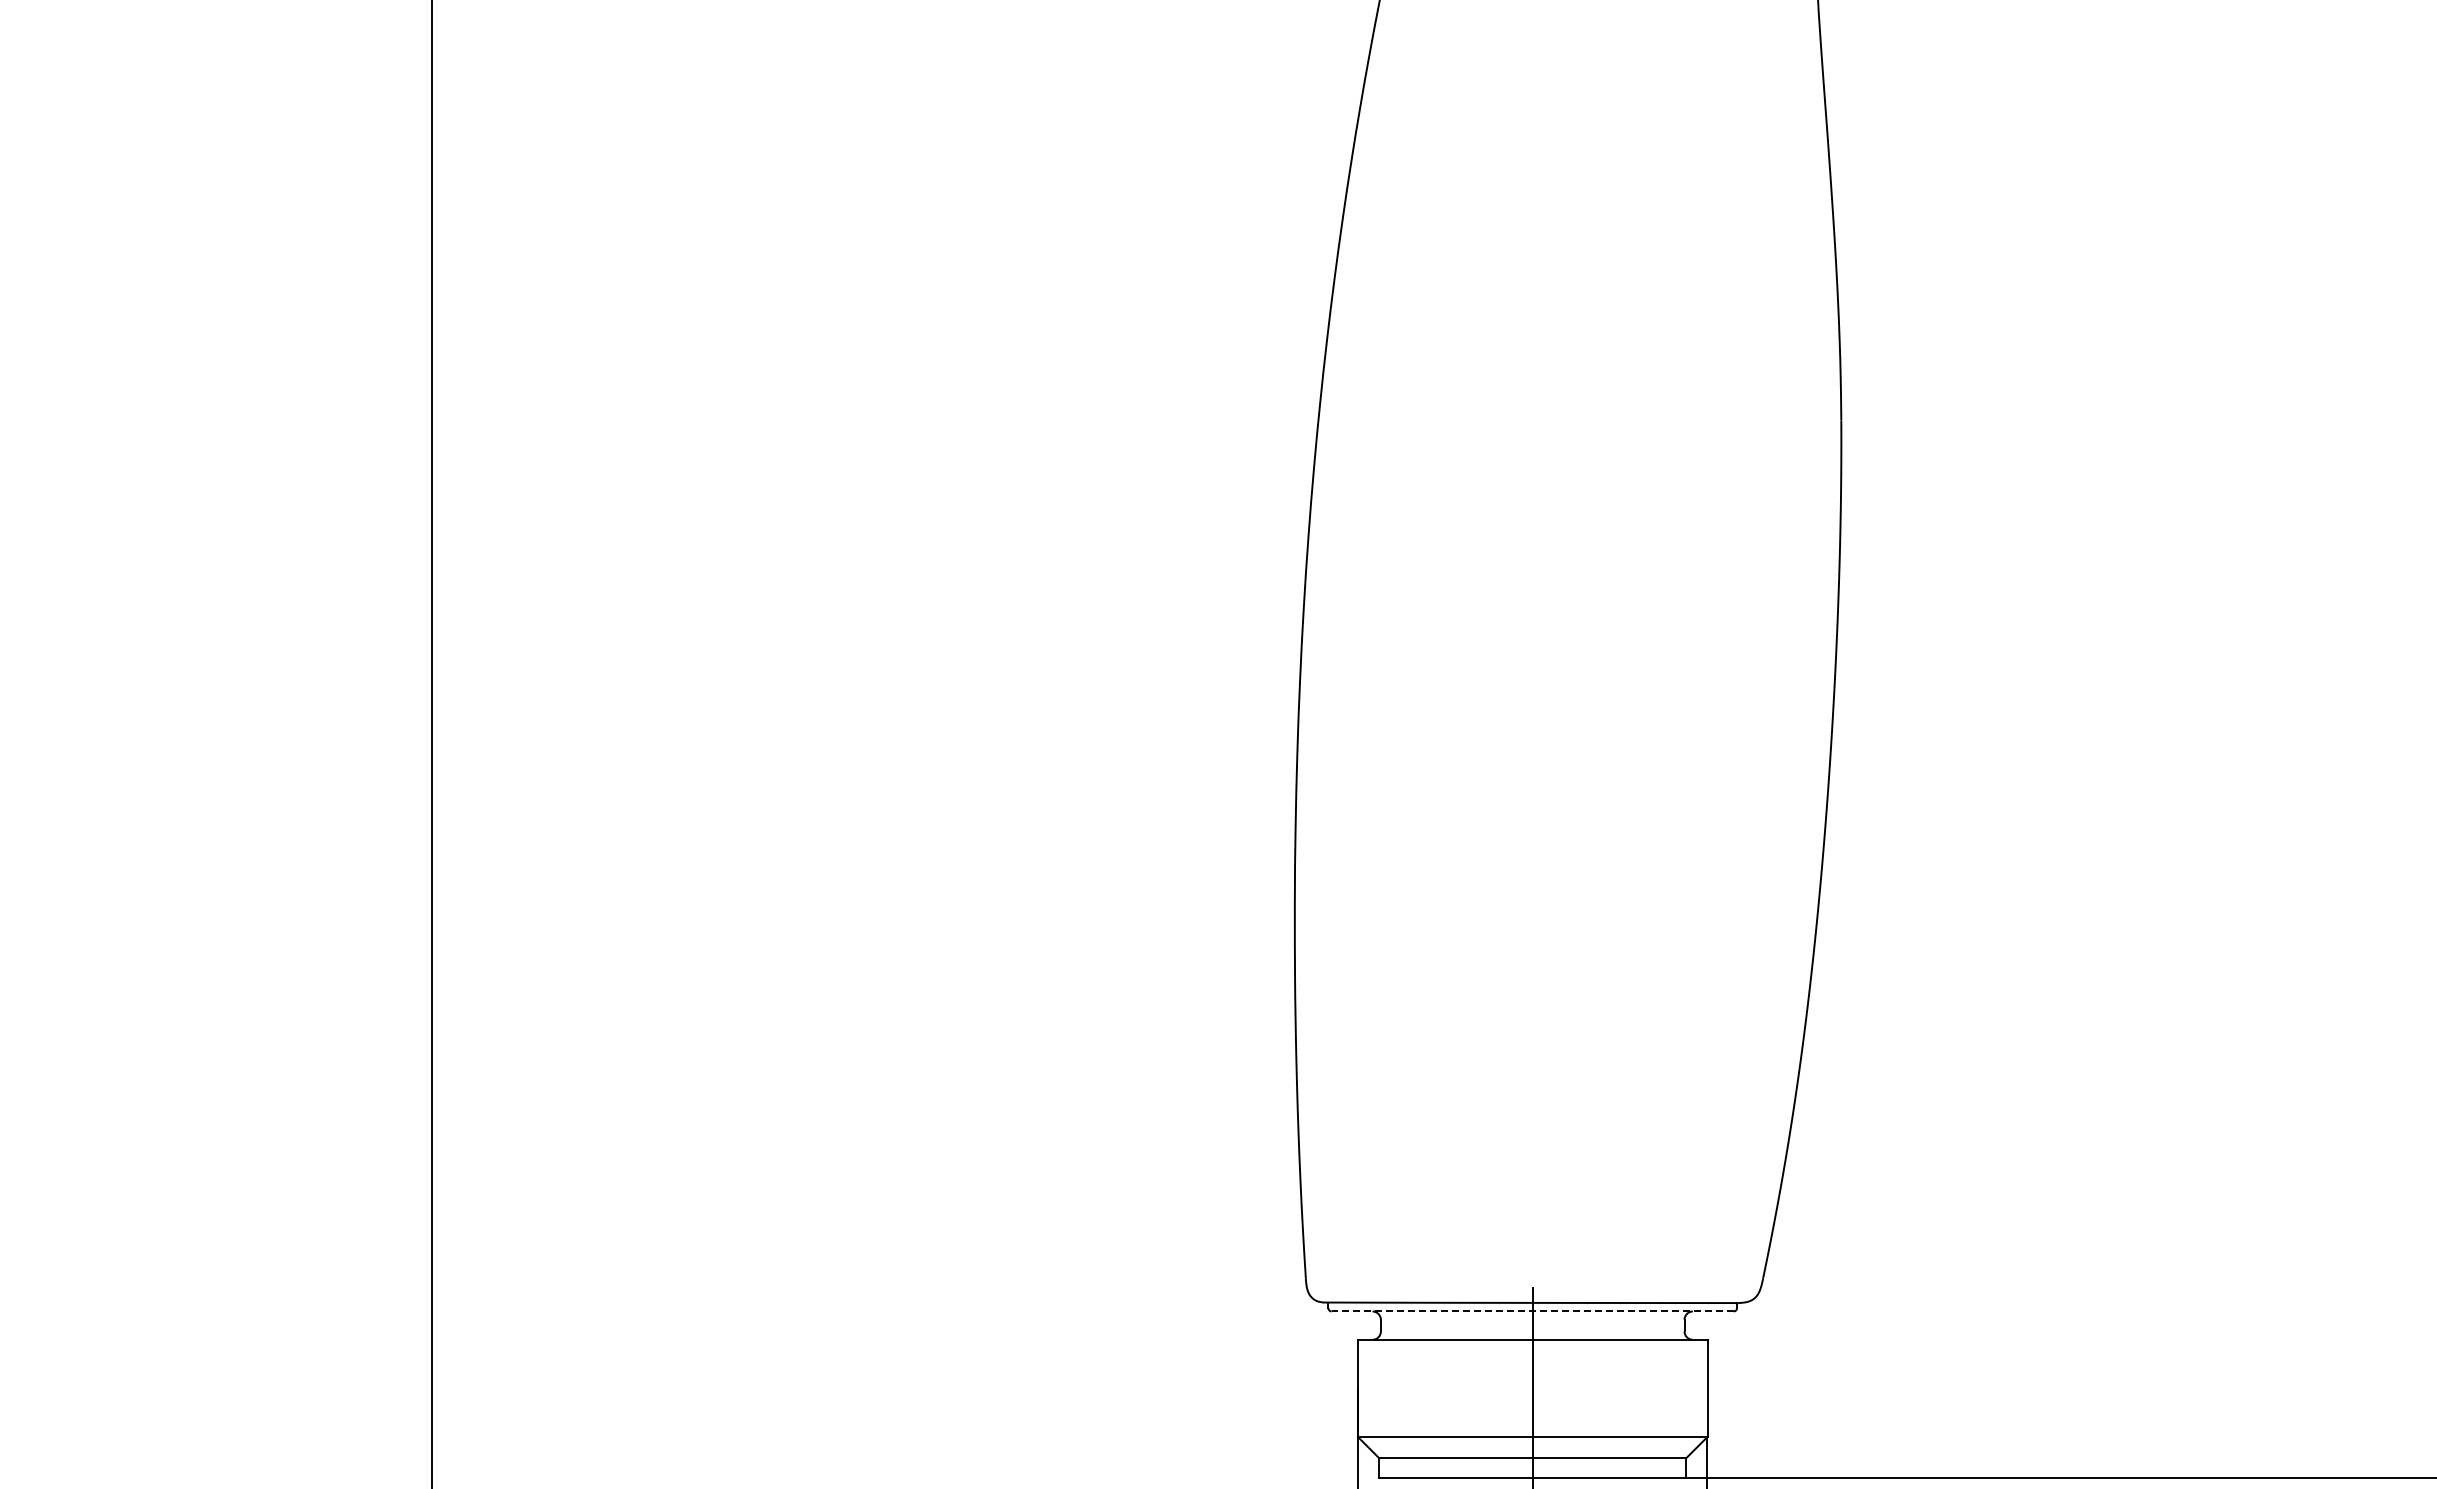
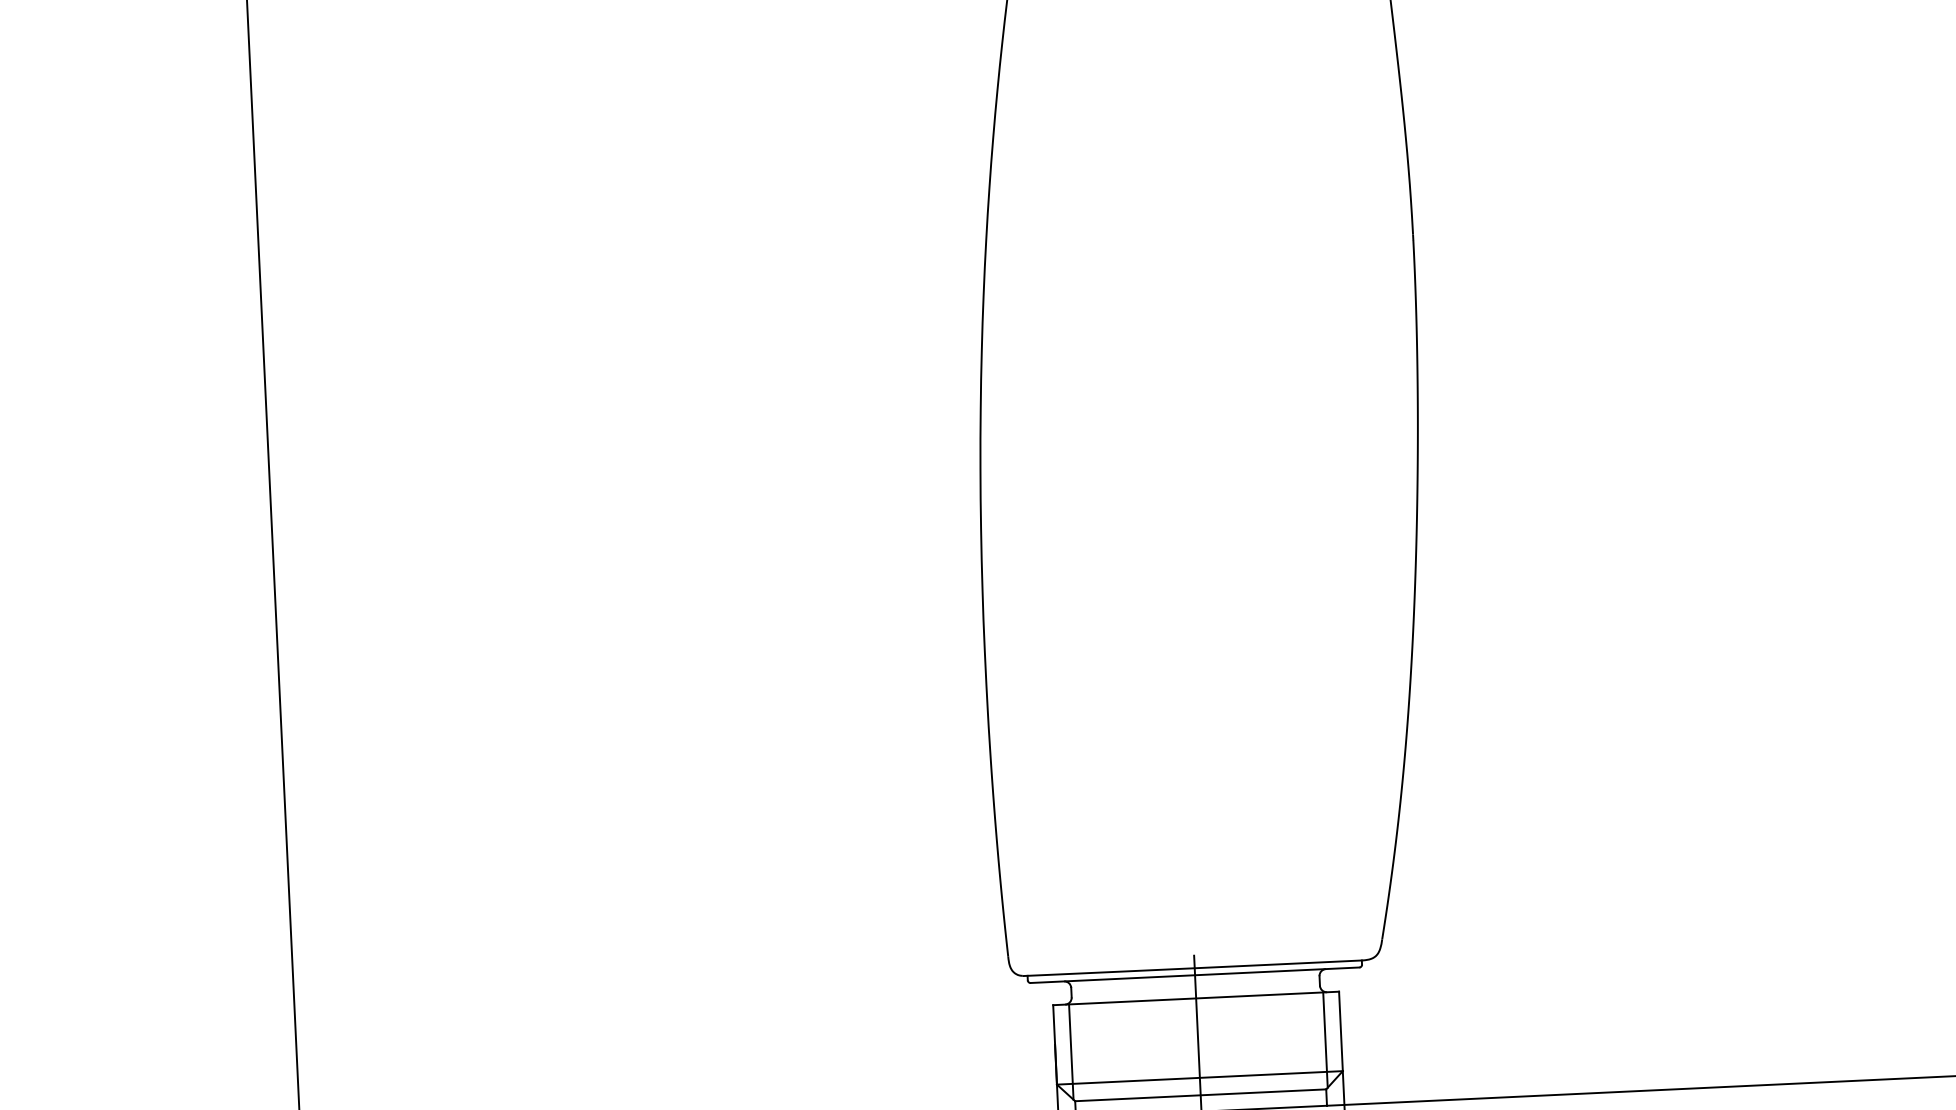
line: (1532, 1311) -> (1194, 975), dashed -> solid
line: (1377, 1397) -> (1071, 1051), added
line: (1688, 1397) -> (1325, 1039), added

